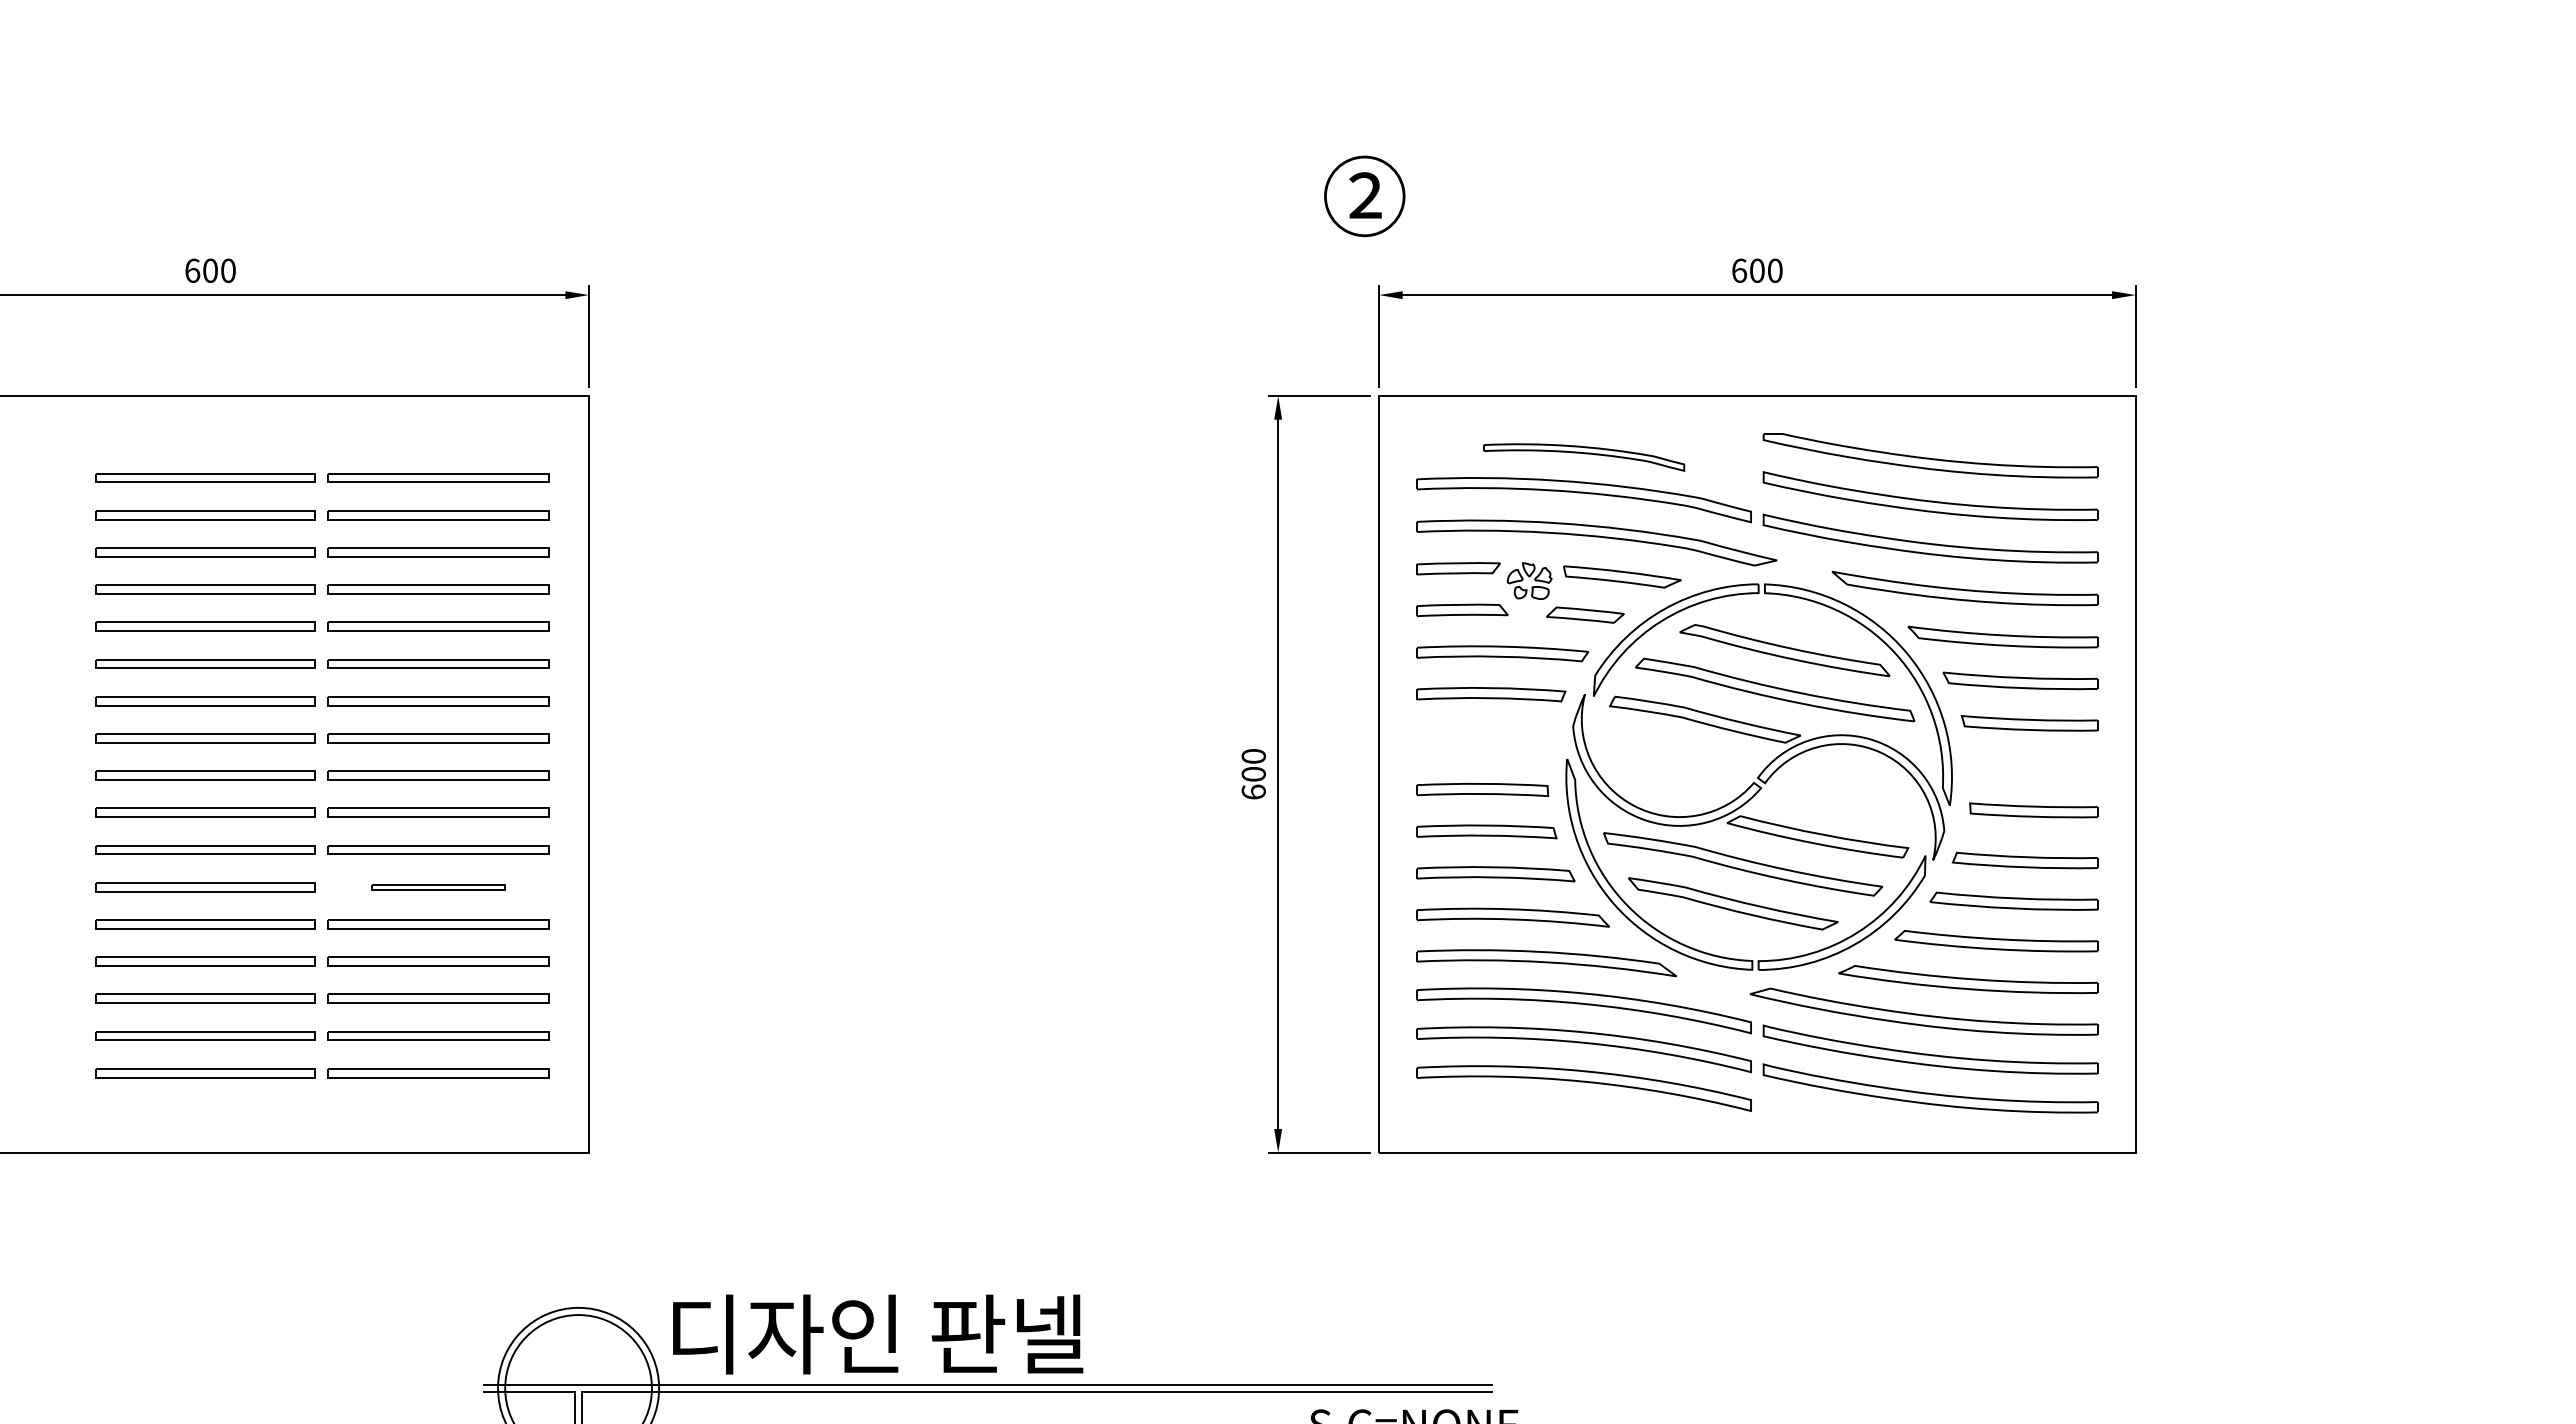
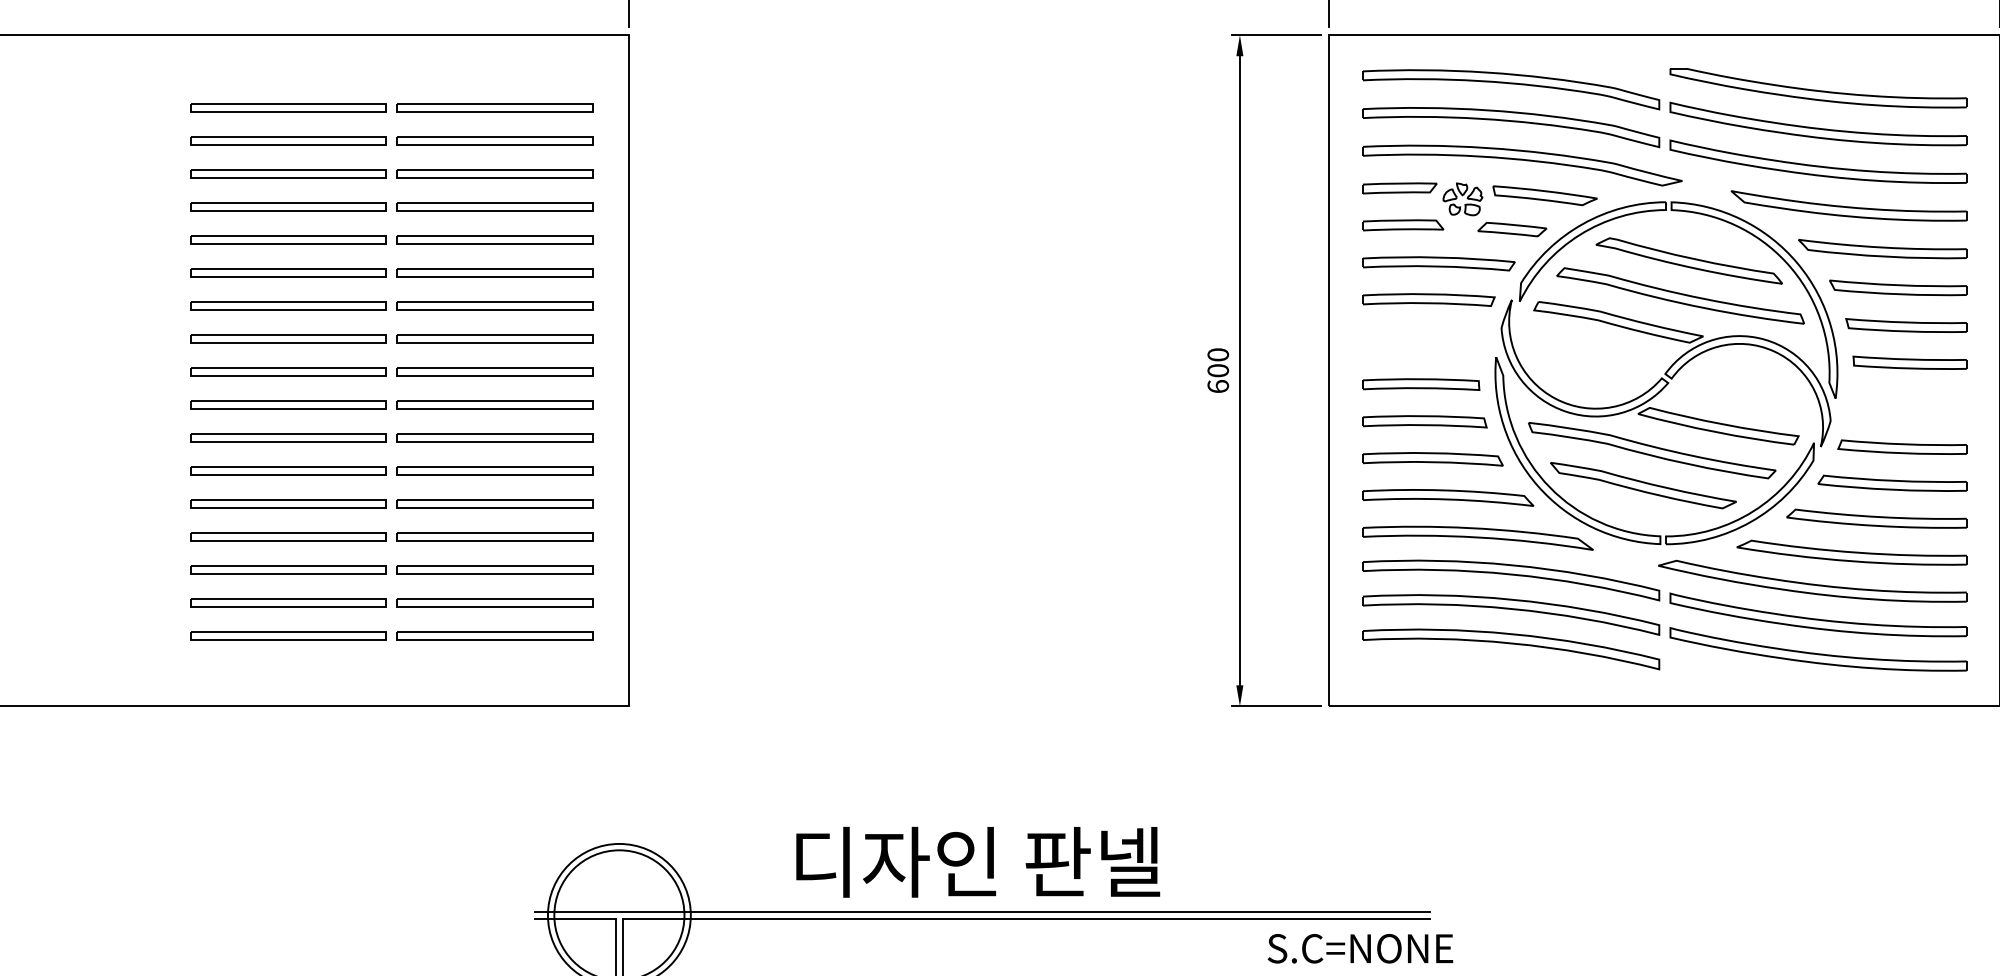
part: (1583, 457) -> (1510, 89), size x1.67
part: (2033, 810) -> (1909, 362), moved
part: (438, 887) -> (495, 471), size x1.67
text: (878, 1334) -> (978, 862), moved

